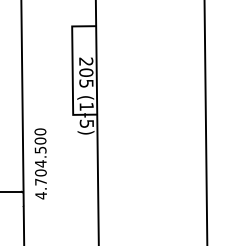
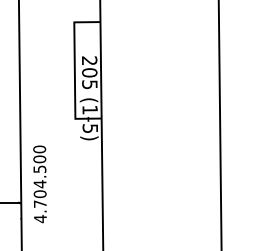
text: (40, 163) -> (39, 183), moved

